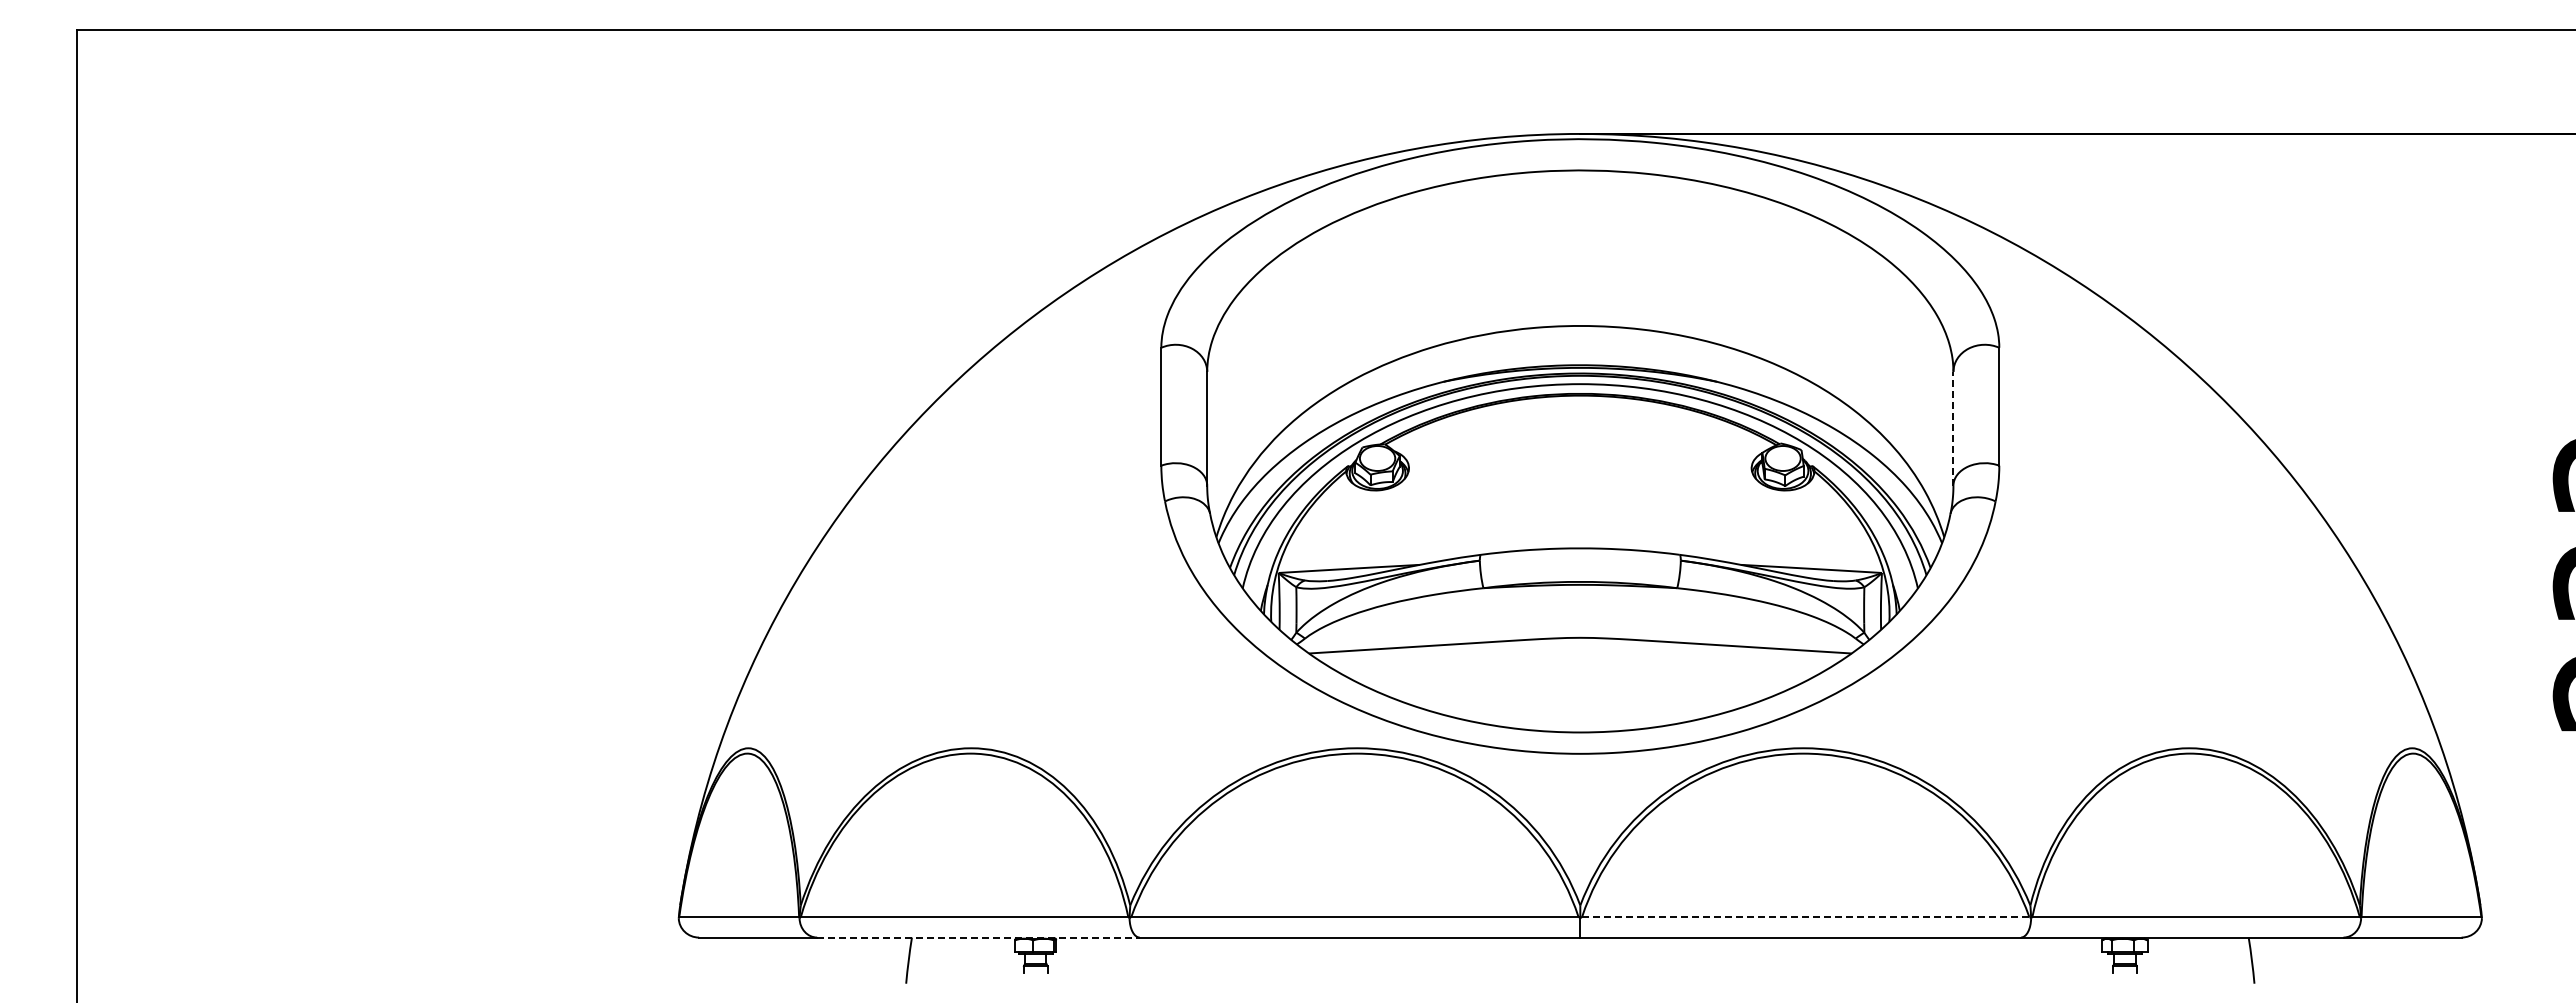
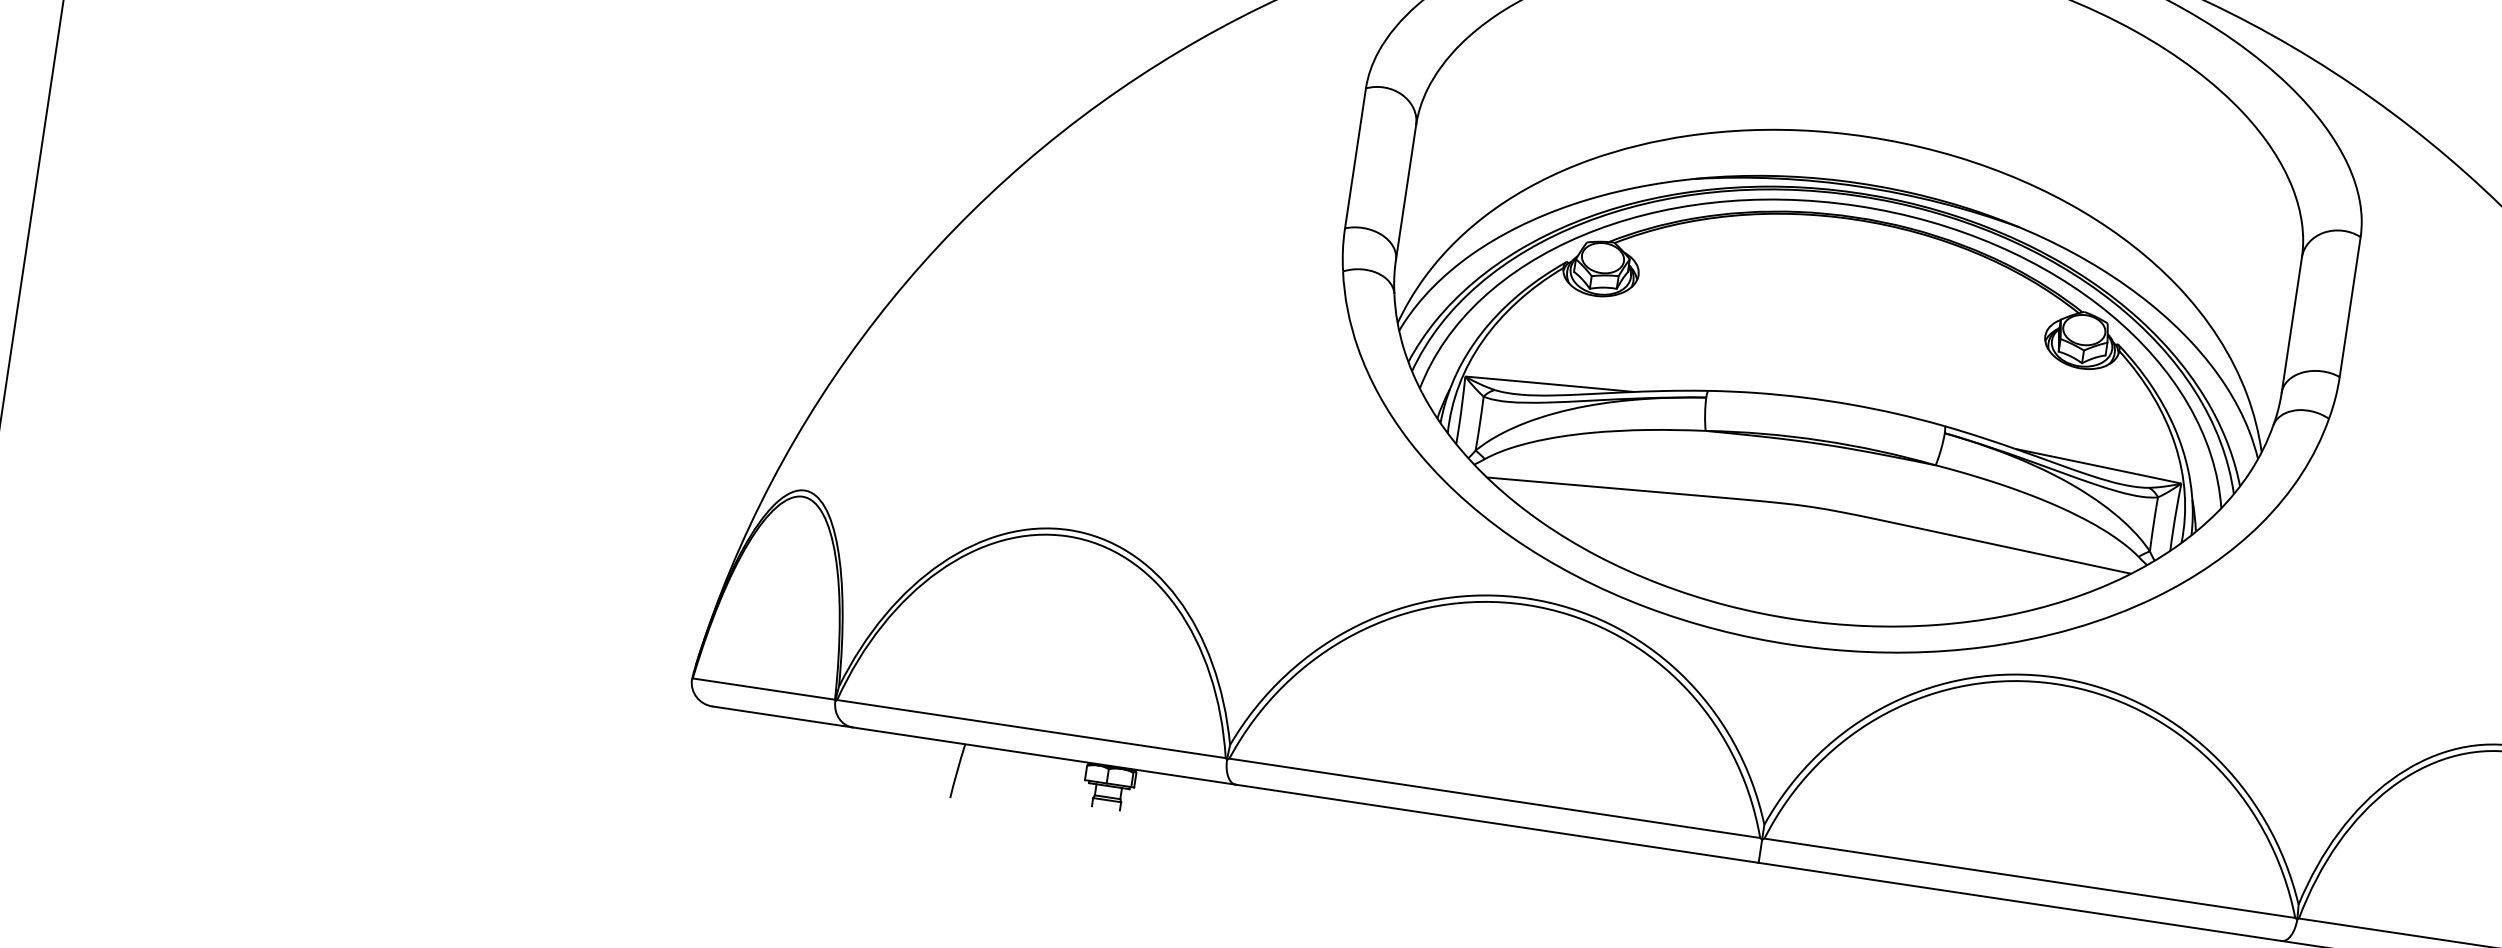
line: (1953, 428) -> (2291, 324), dashed -> solid
line: (1805, 916) -> (2029, 877), dashed -> solid
line: (978, 937) -> (1044, 755), dashed -> solid

